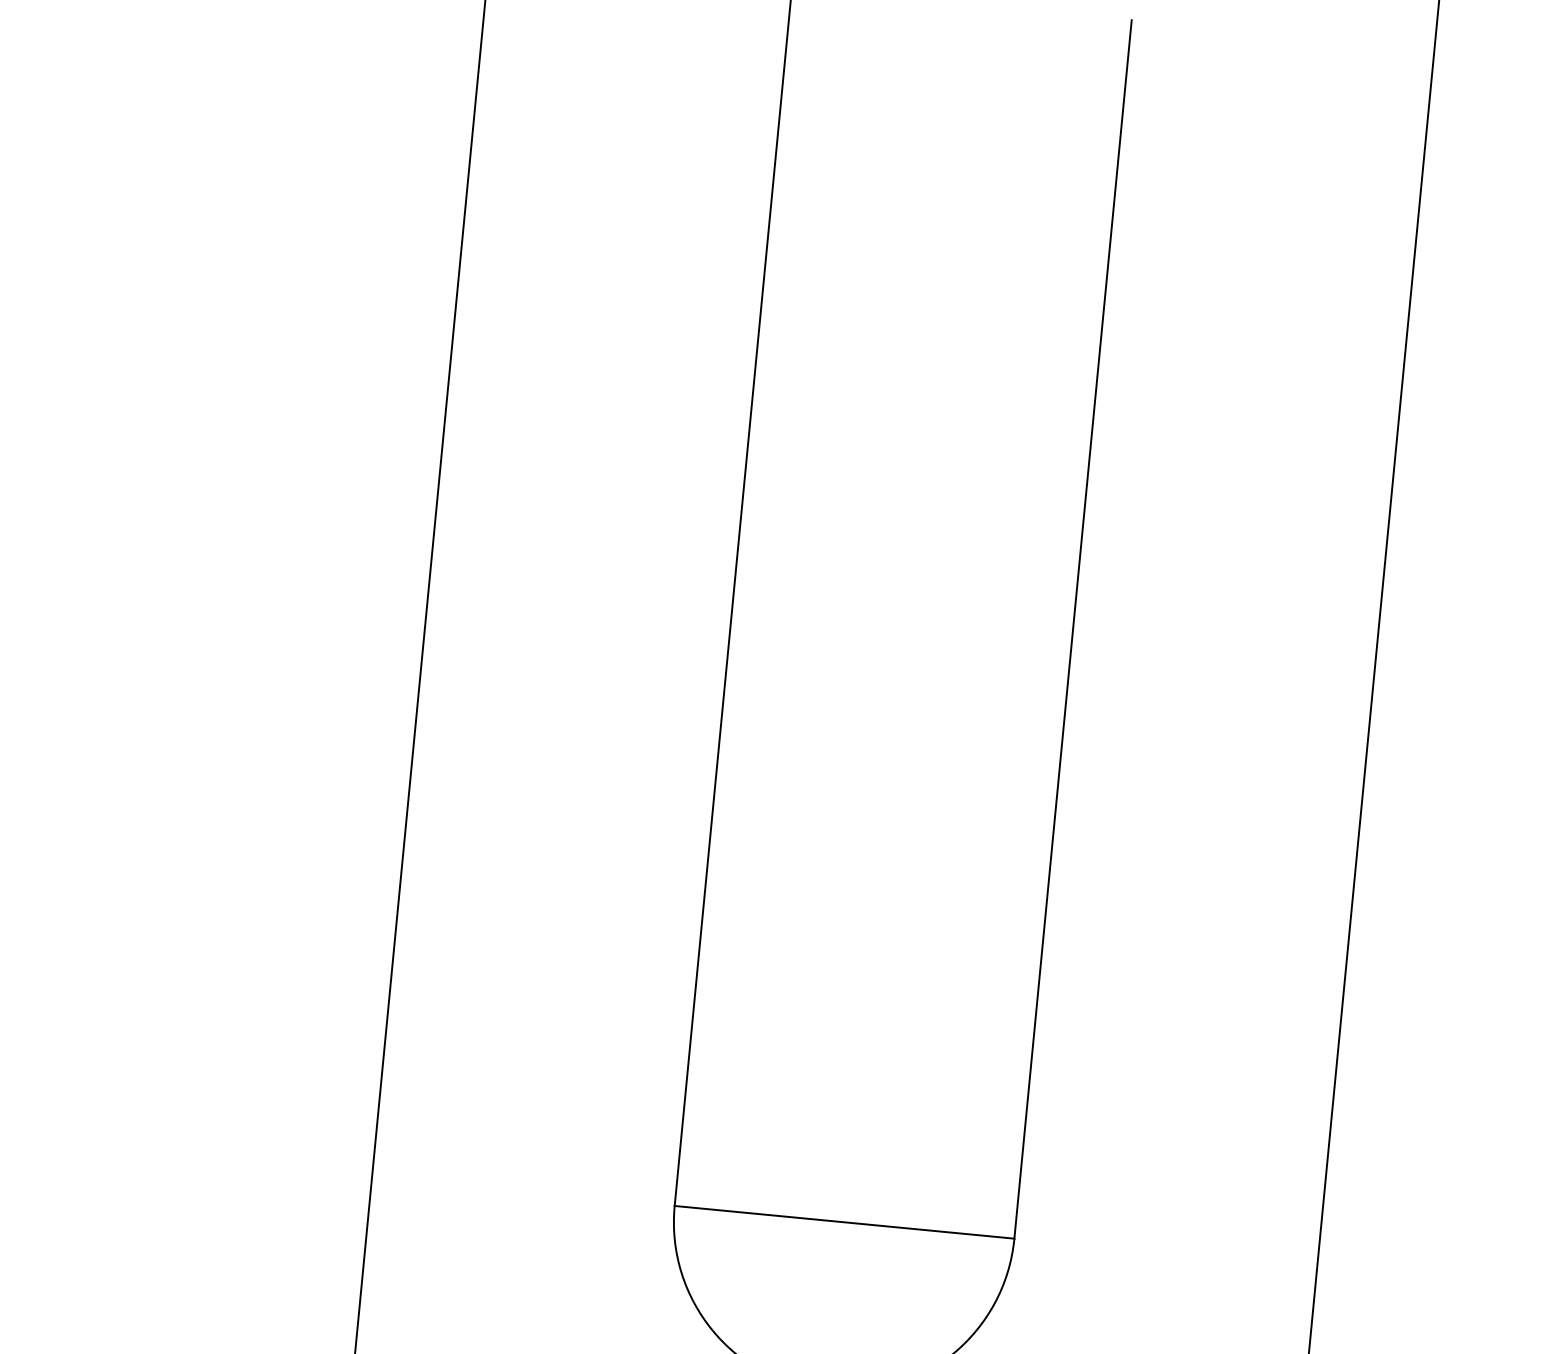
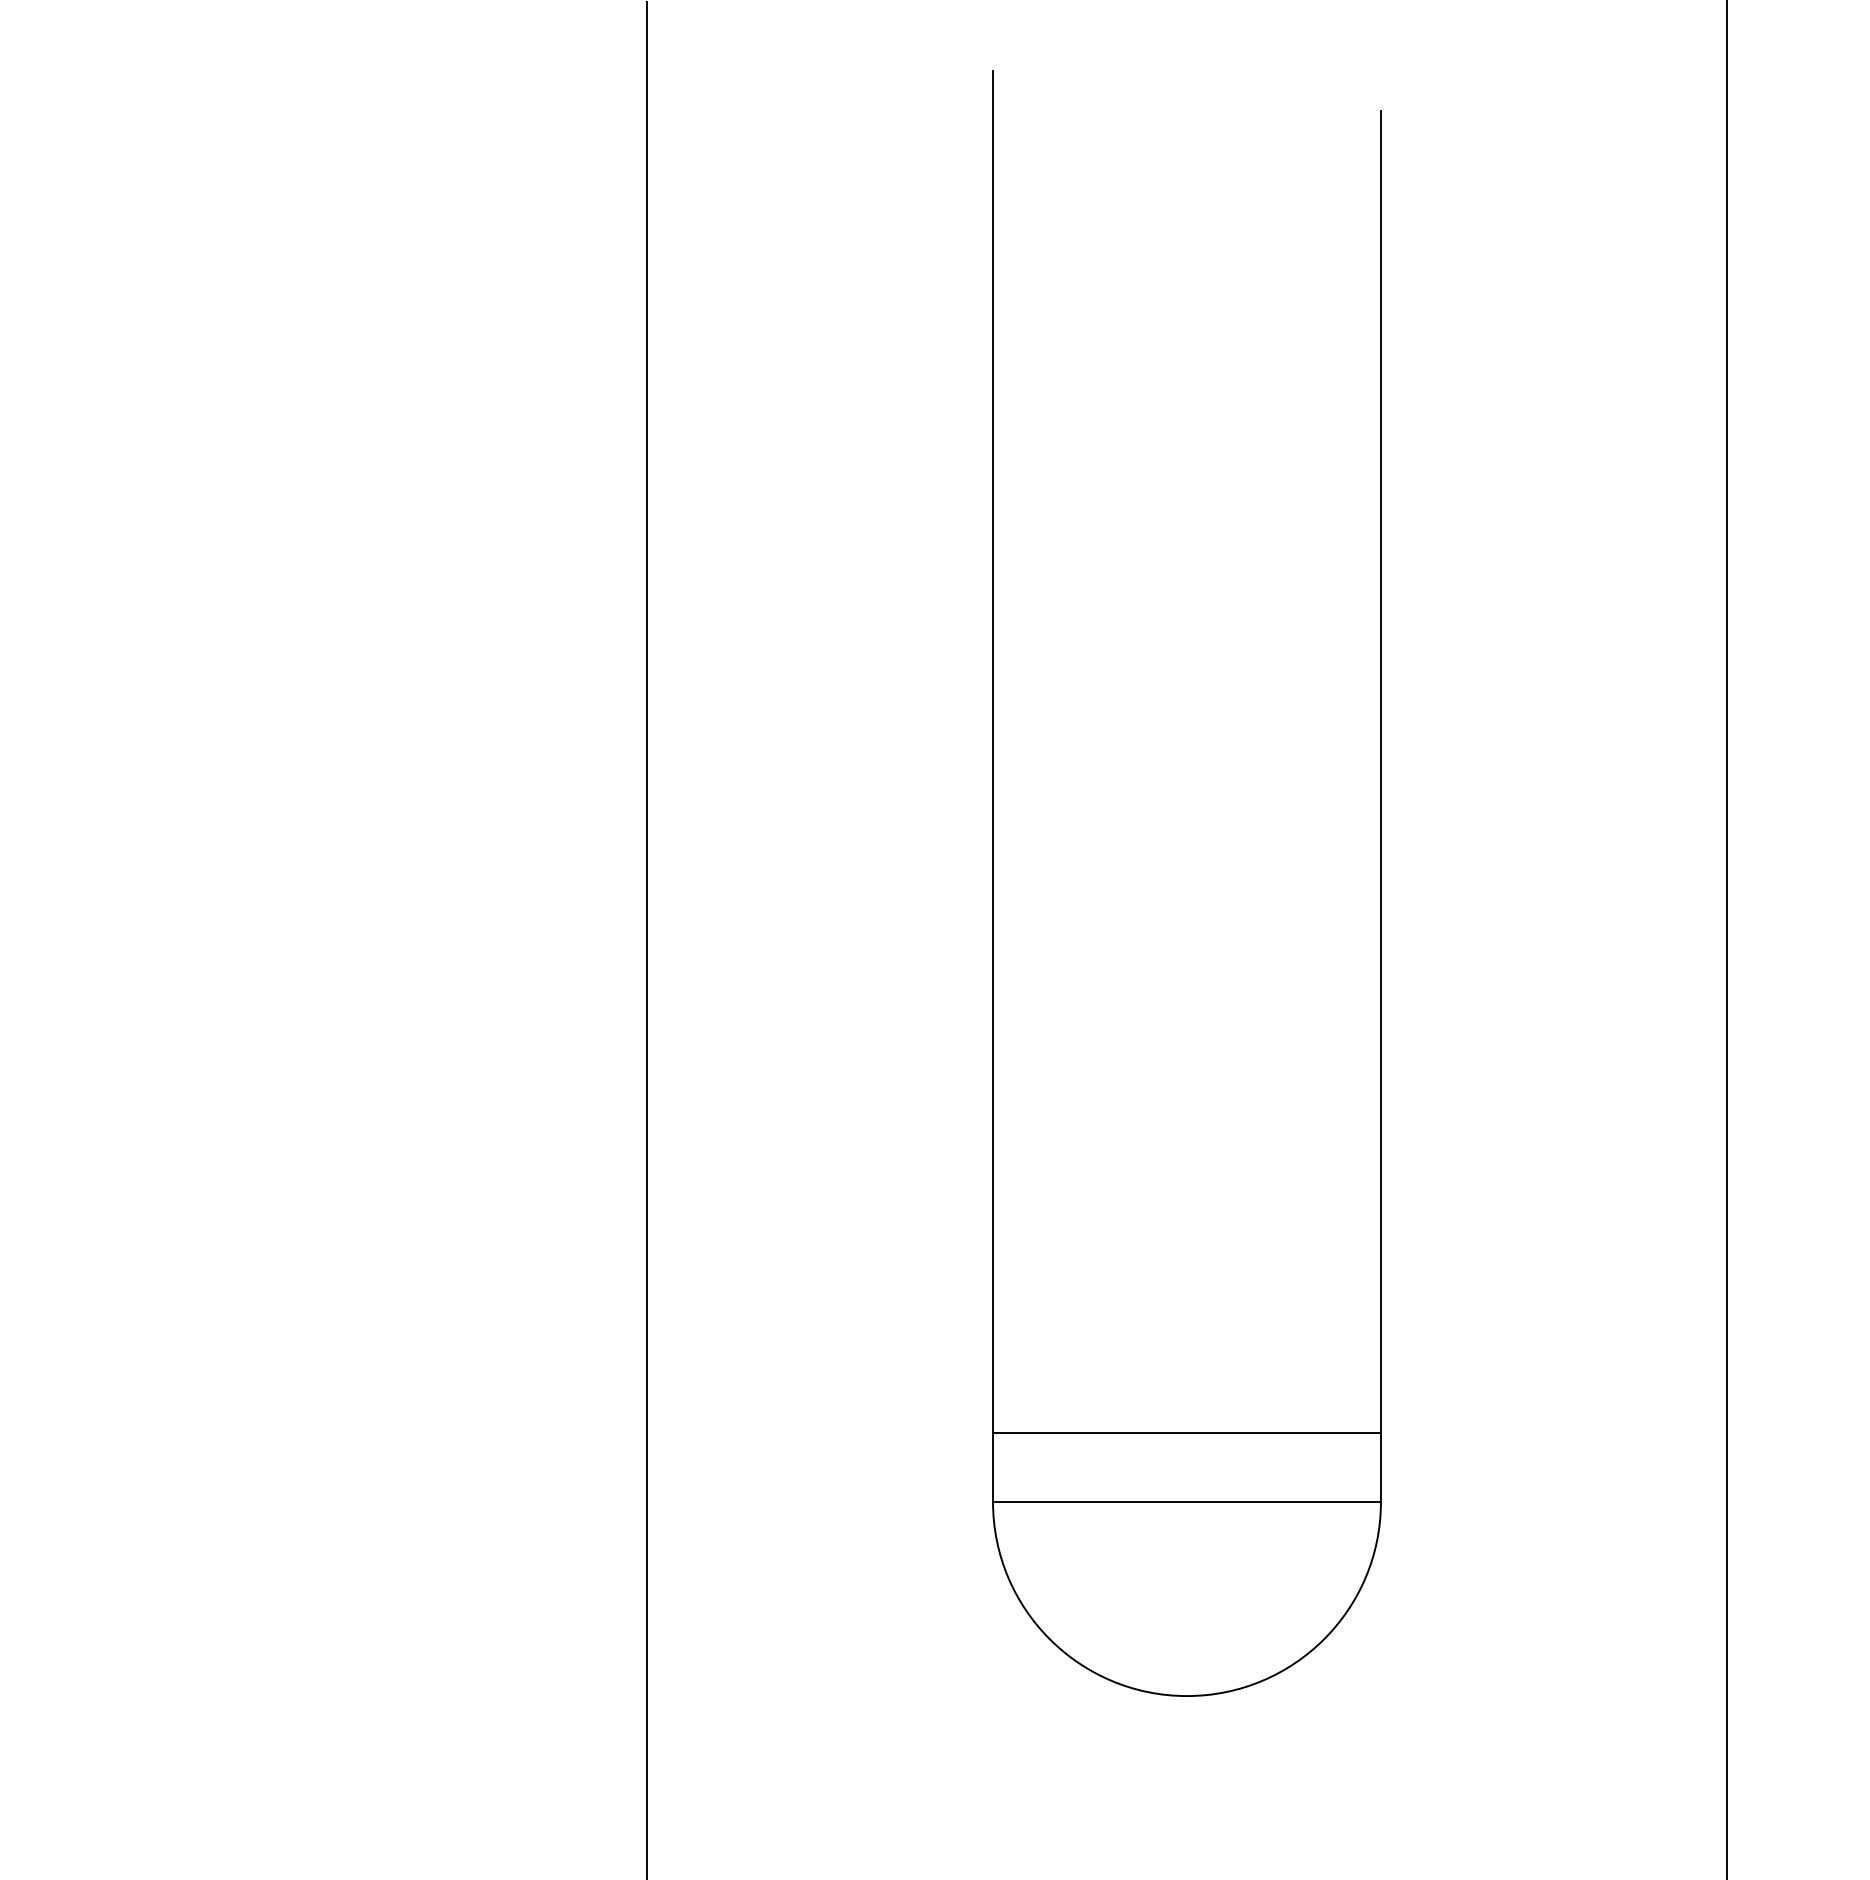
line: (849, 1161) -> (1186, 1432), added

